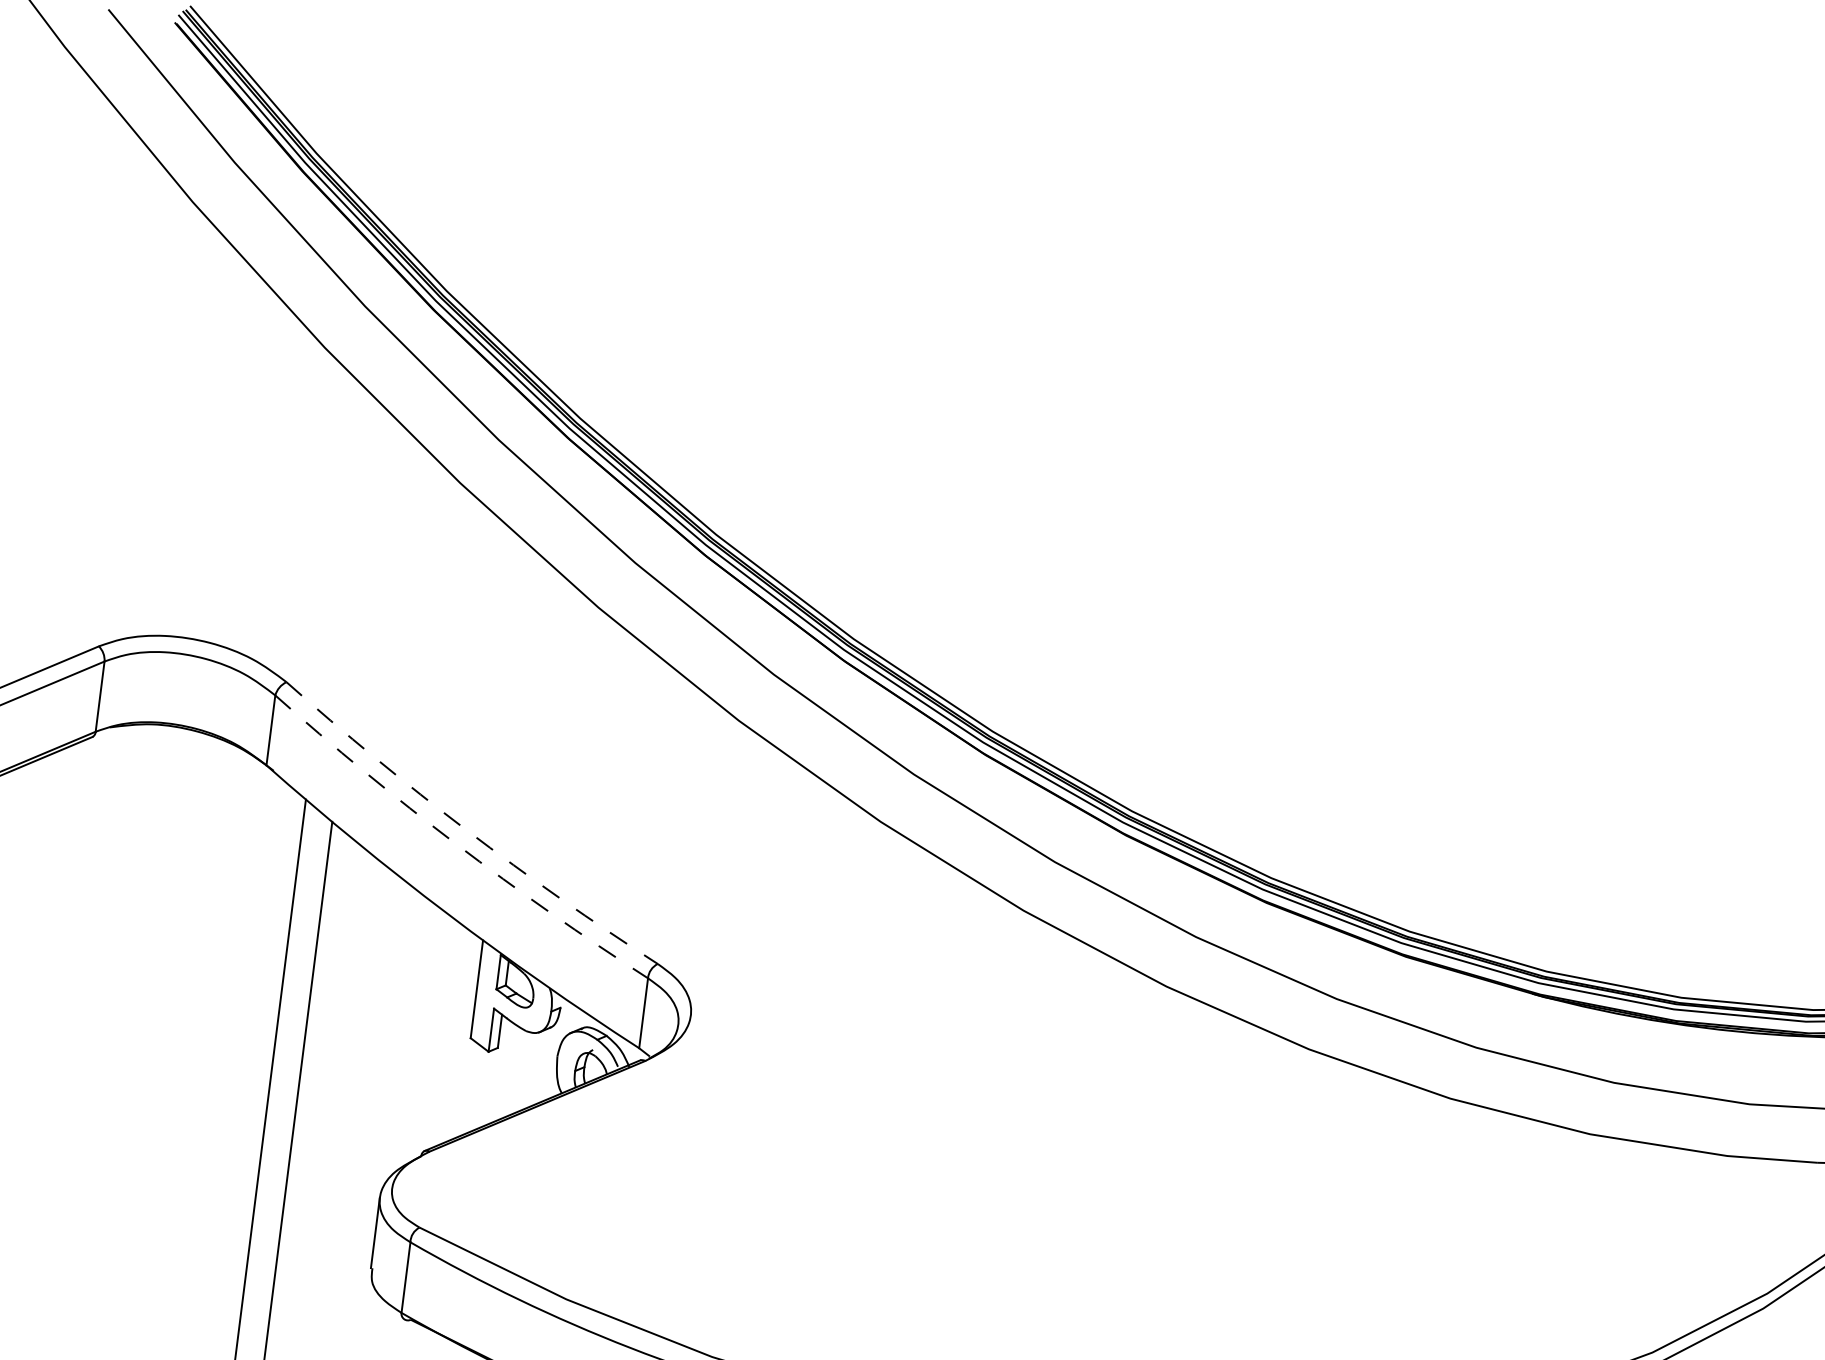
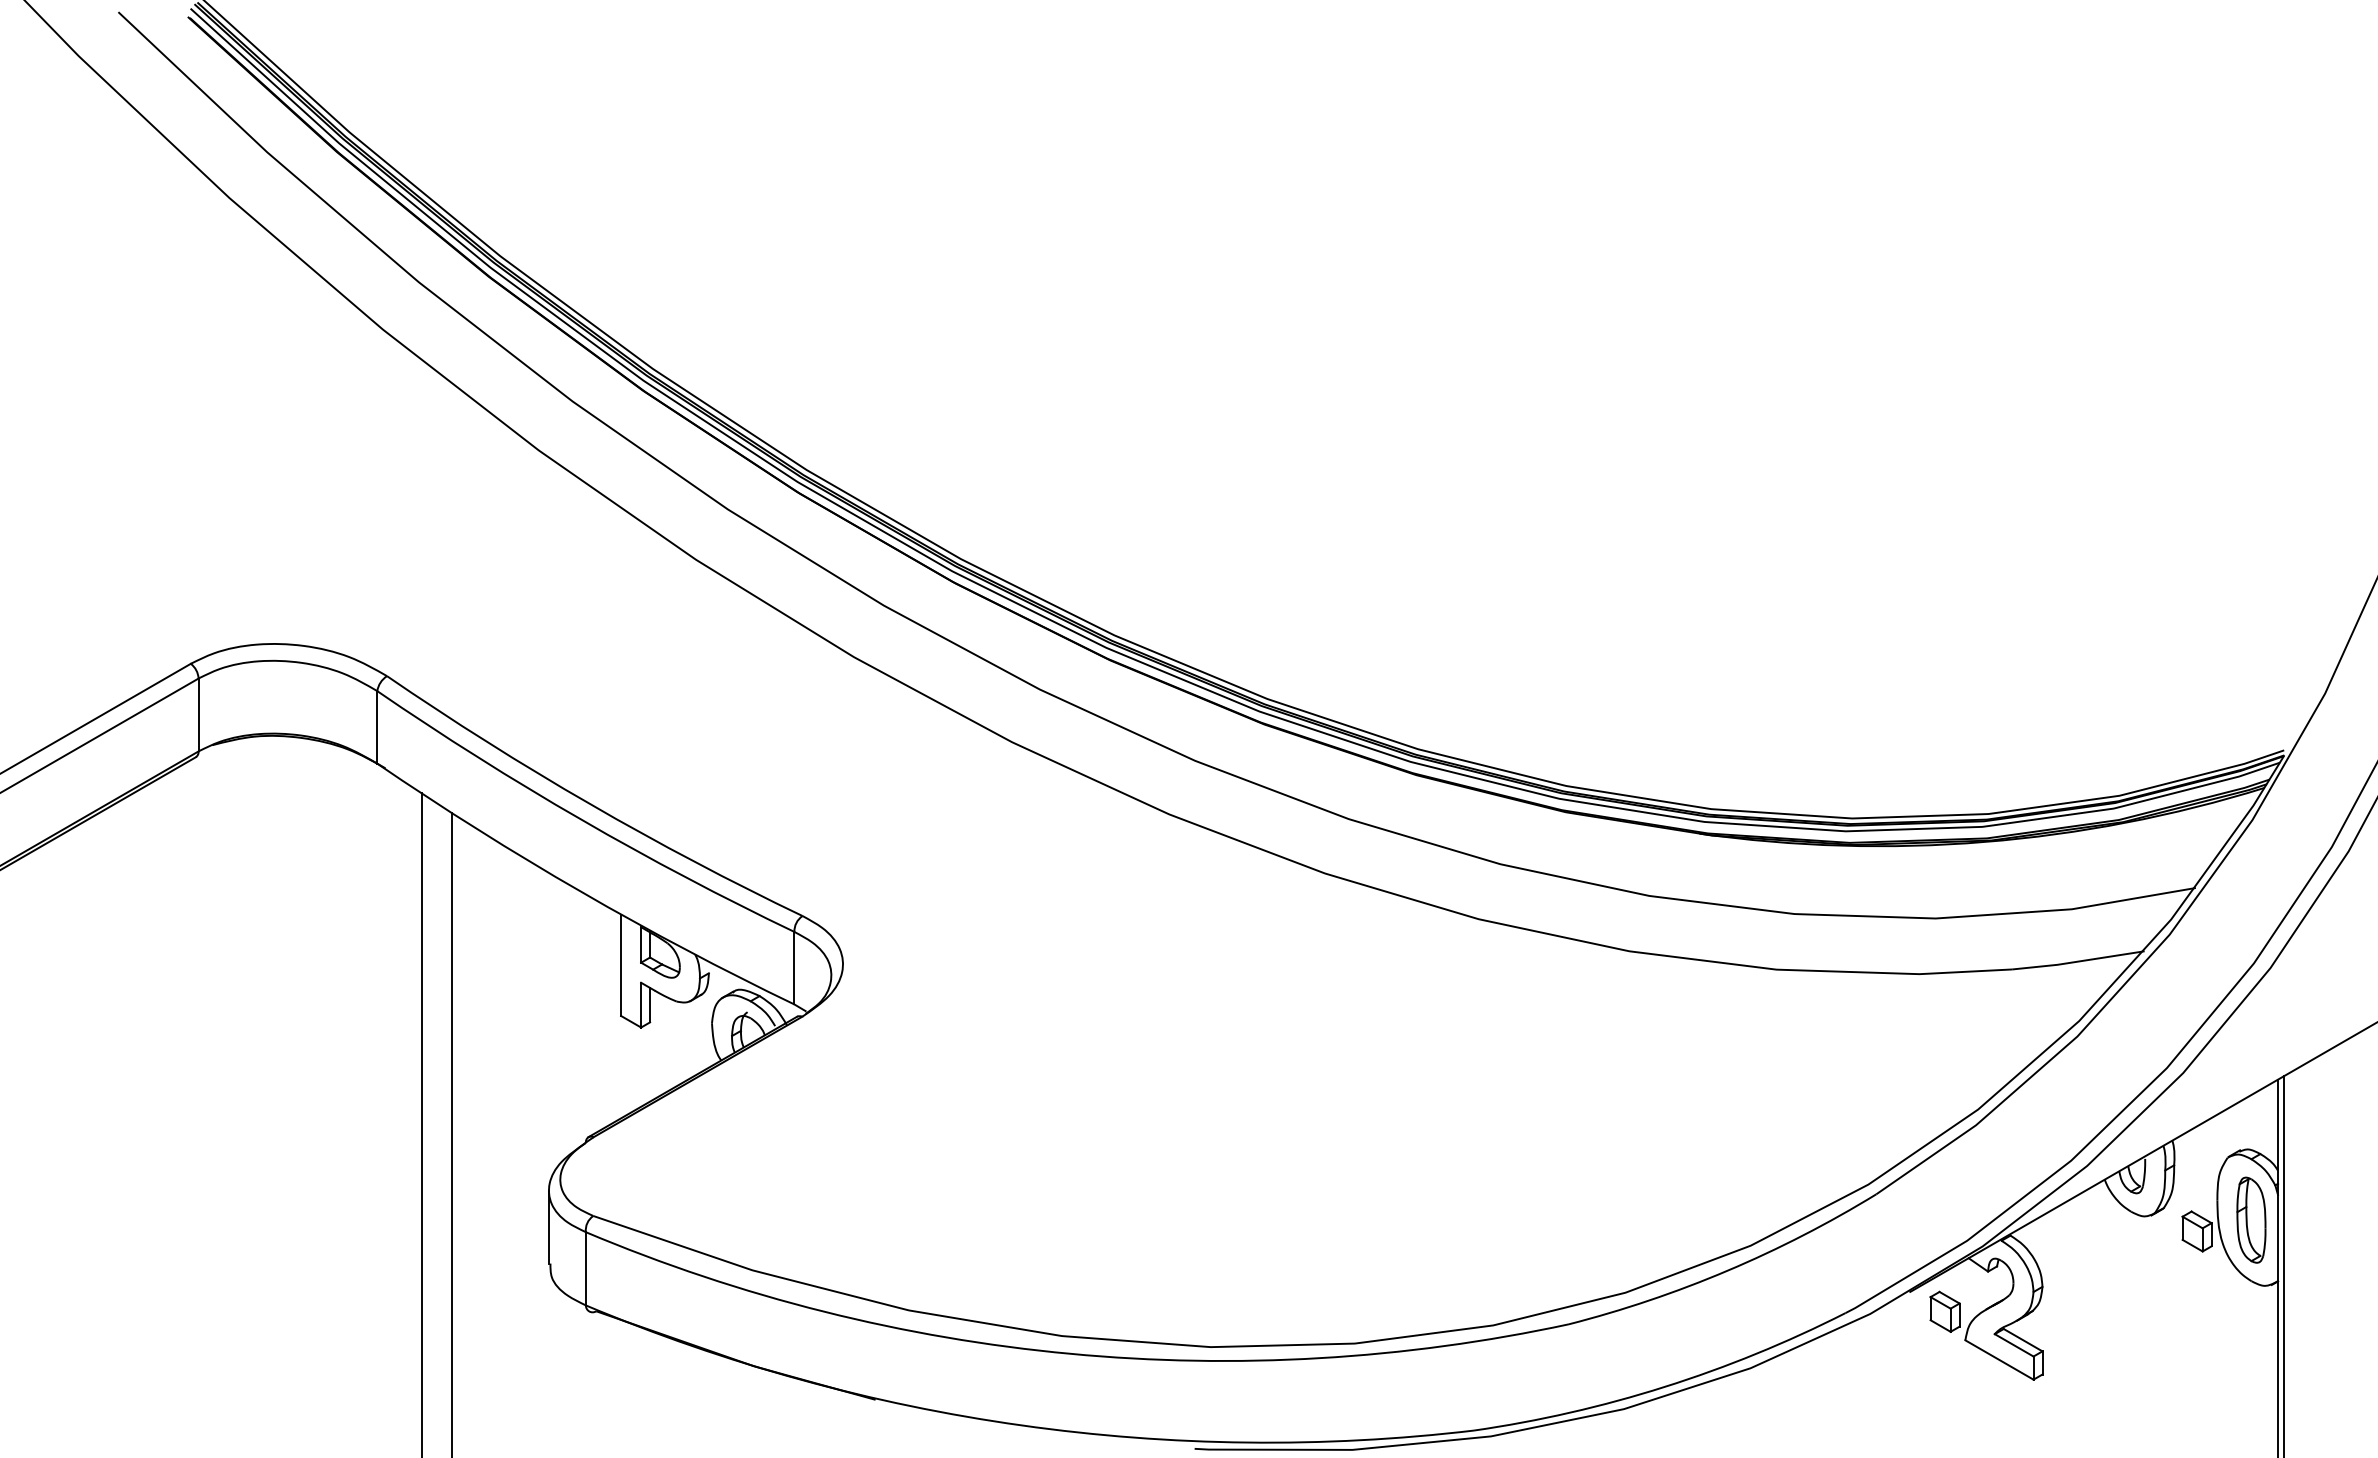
arc: (466, 830) -> (590, 804), dashed -> solid
arc: (456, 844) -> (581, 819), dashed -> solid

